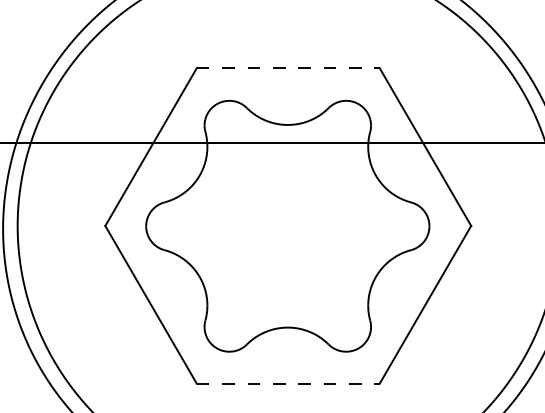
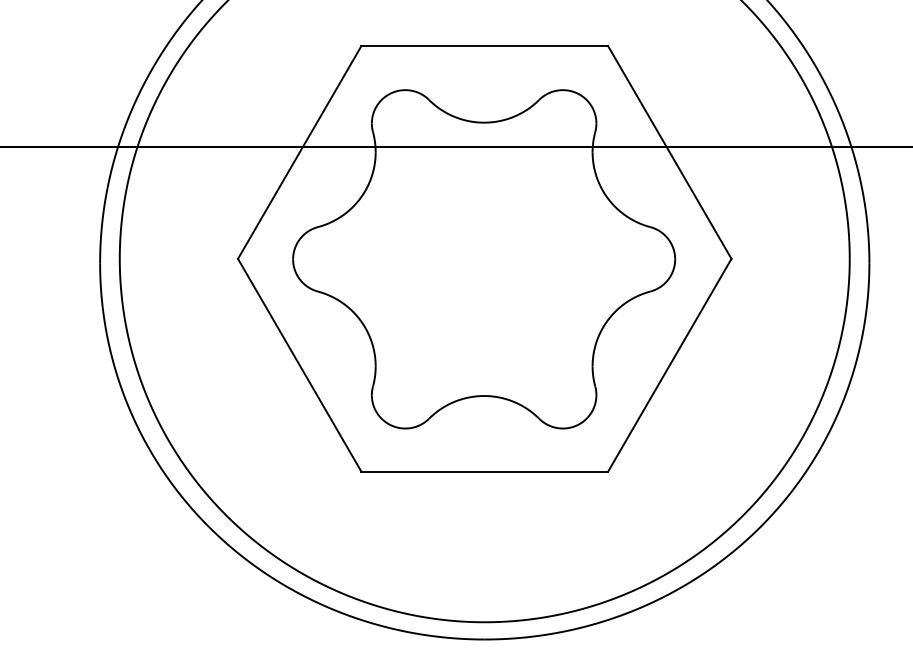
line: (288, 68) -> (485, 46), dashed -> solid
line: (288, 383) -> (485, 471), dashed -> solid

